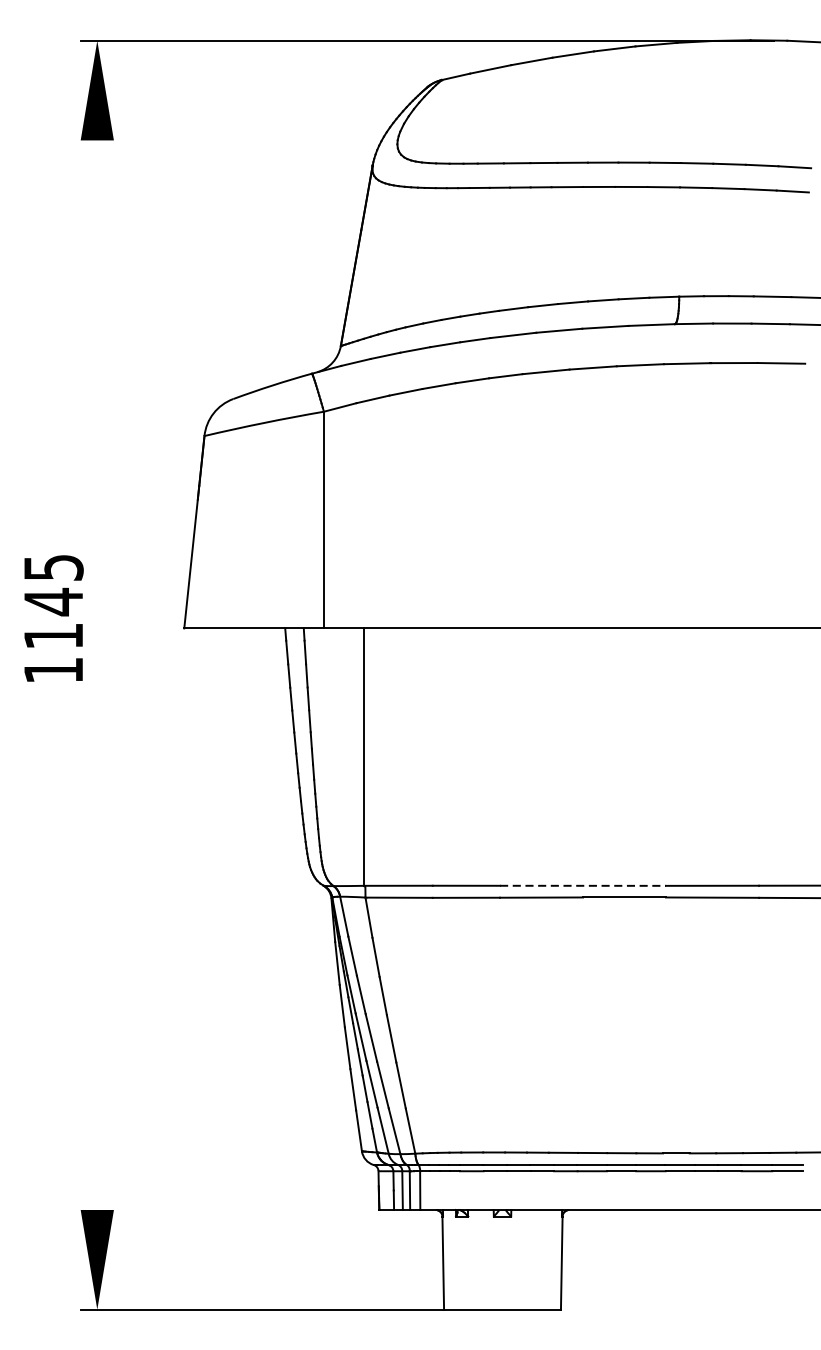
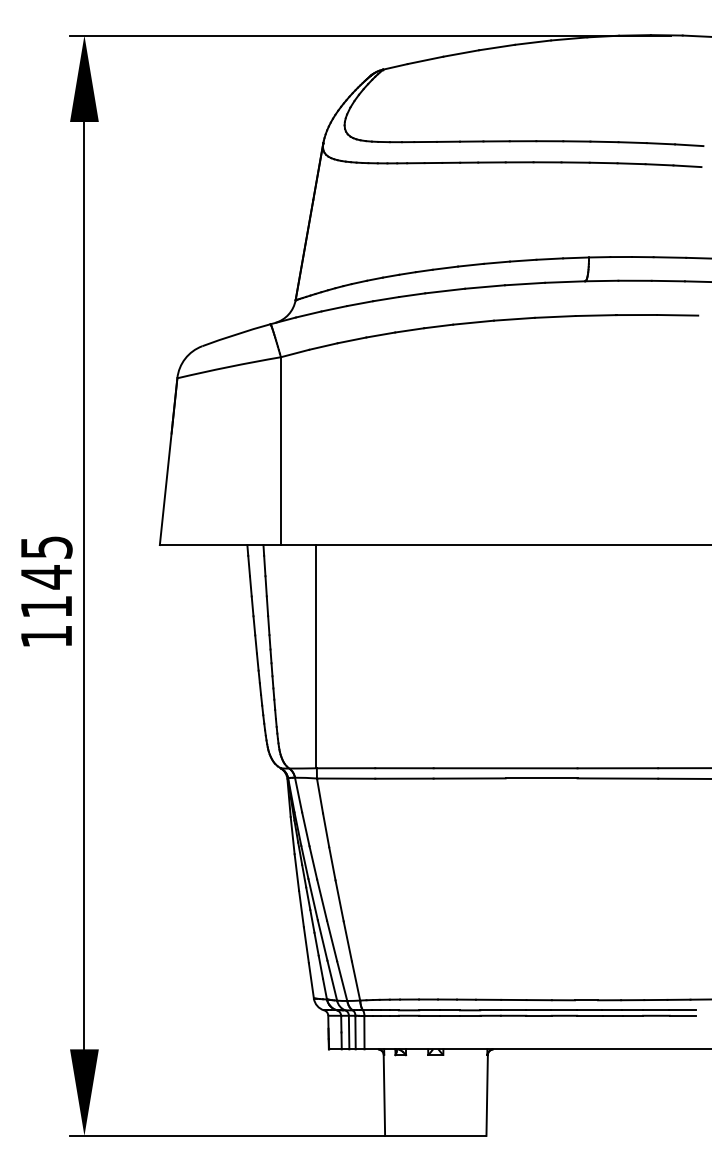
text: (53, 618) -> (46, 591), moved
line: (97, 675) -> (84, 585), added
line: (582, 886) -> (505, 768), dashed -> solid

